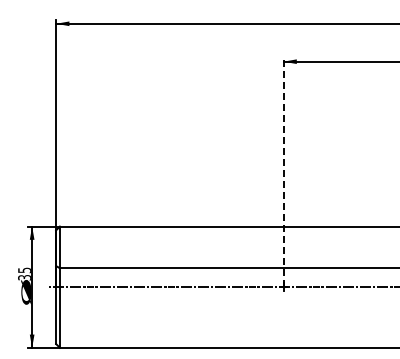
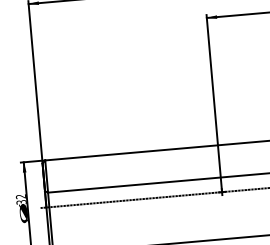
line: (283, 172) -> (214, 103), dashed -> solid
text: (24, 270) -> (20, 196), 35 -> 32

